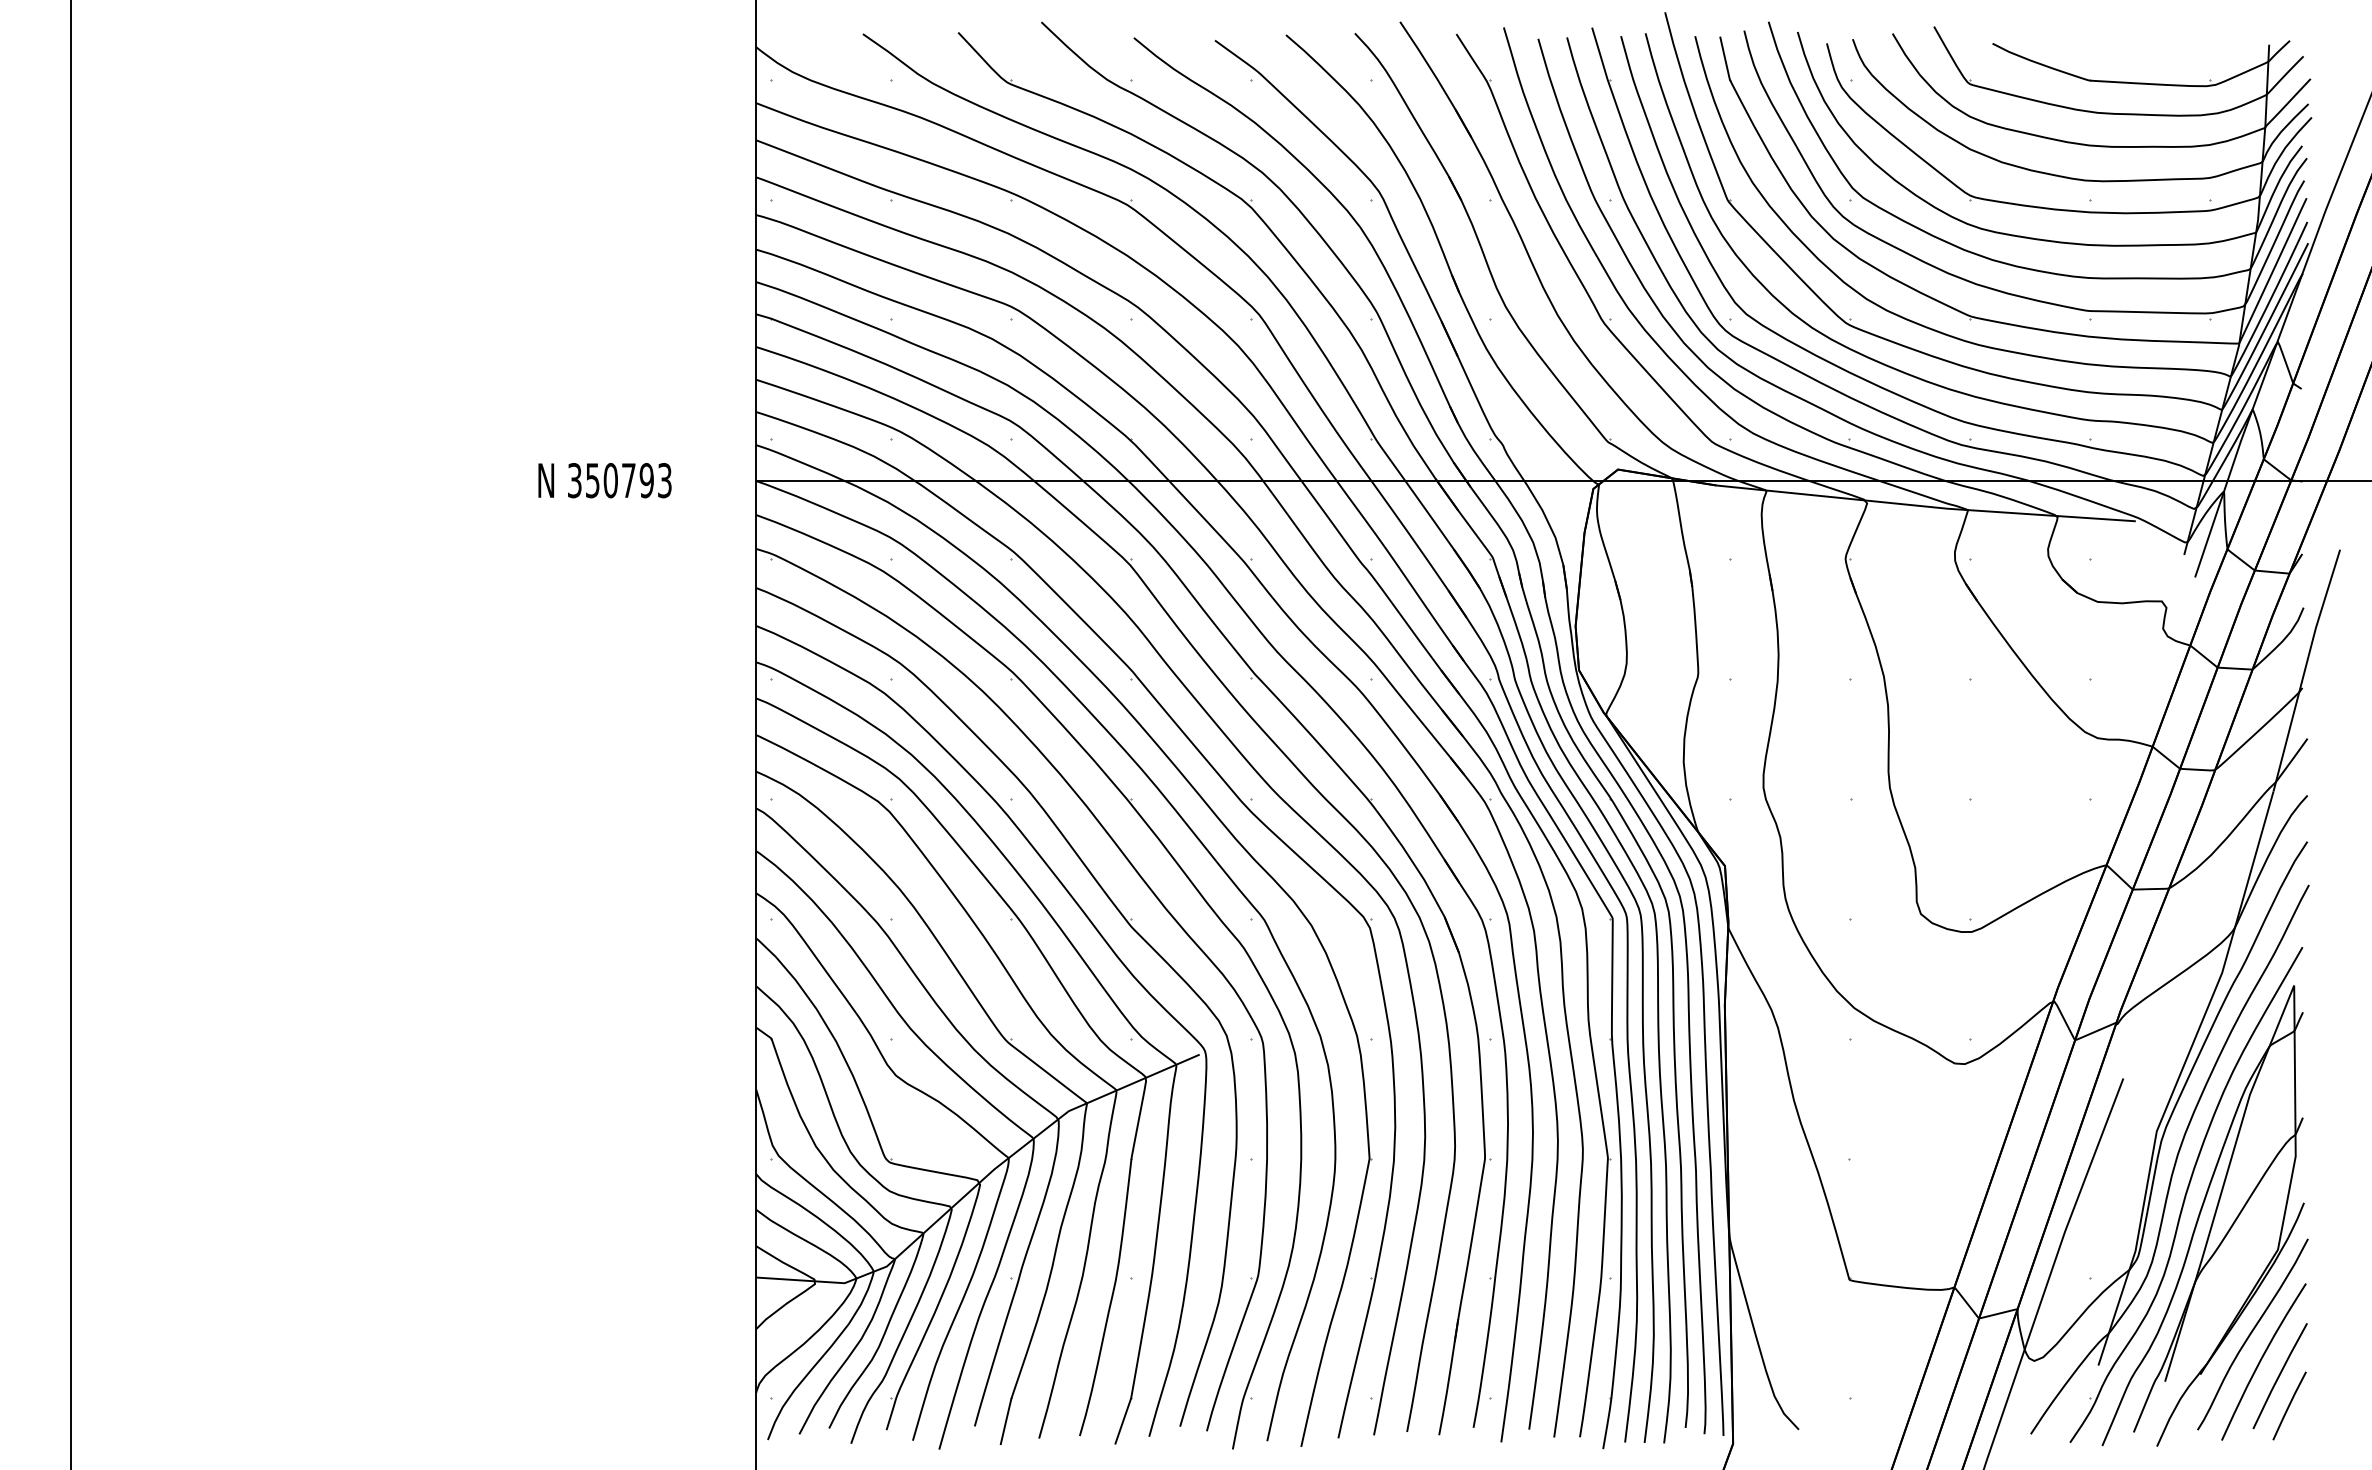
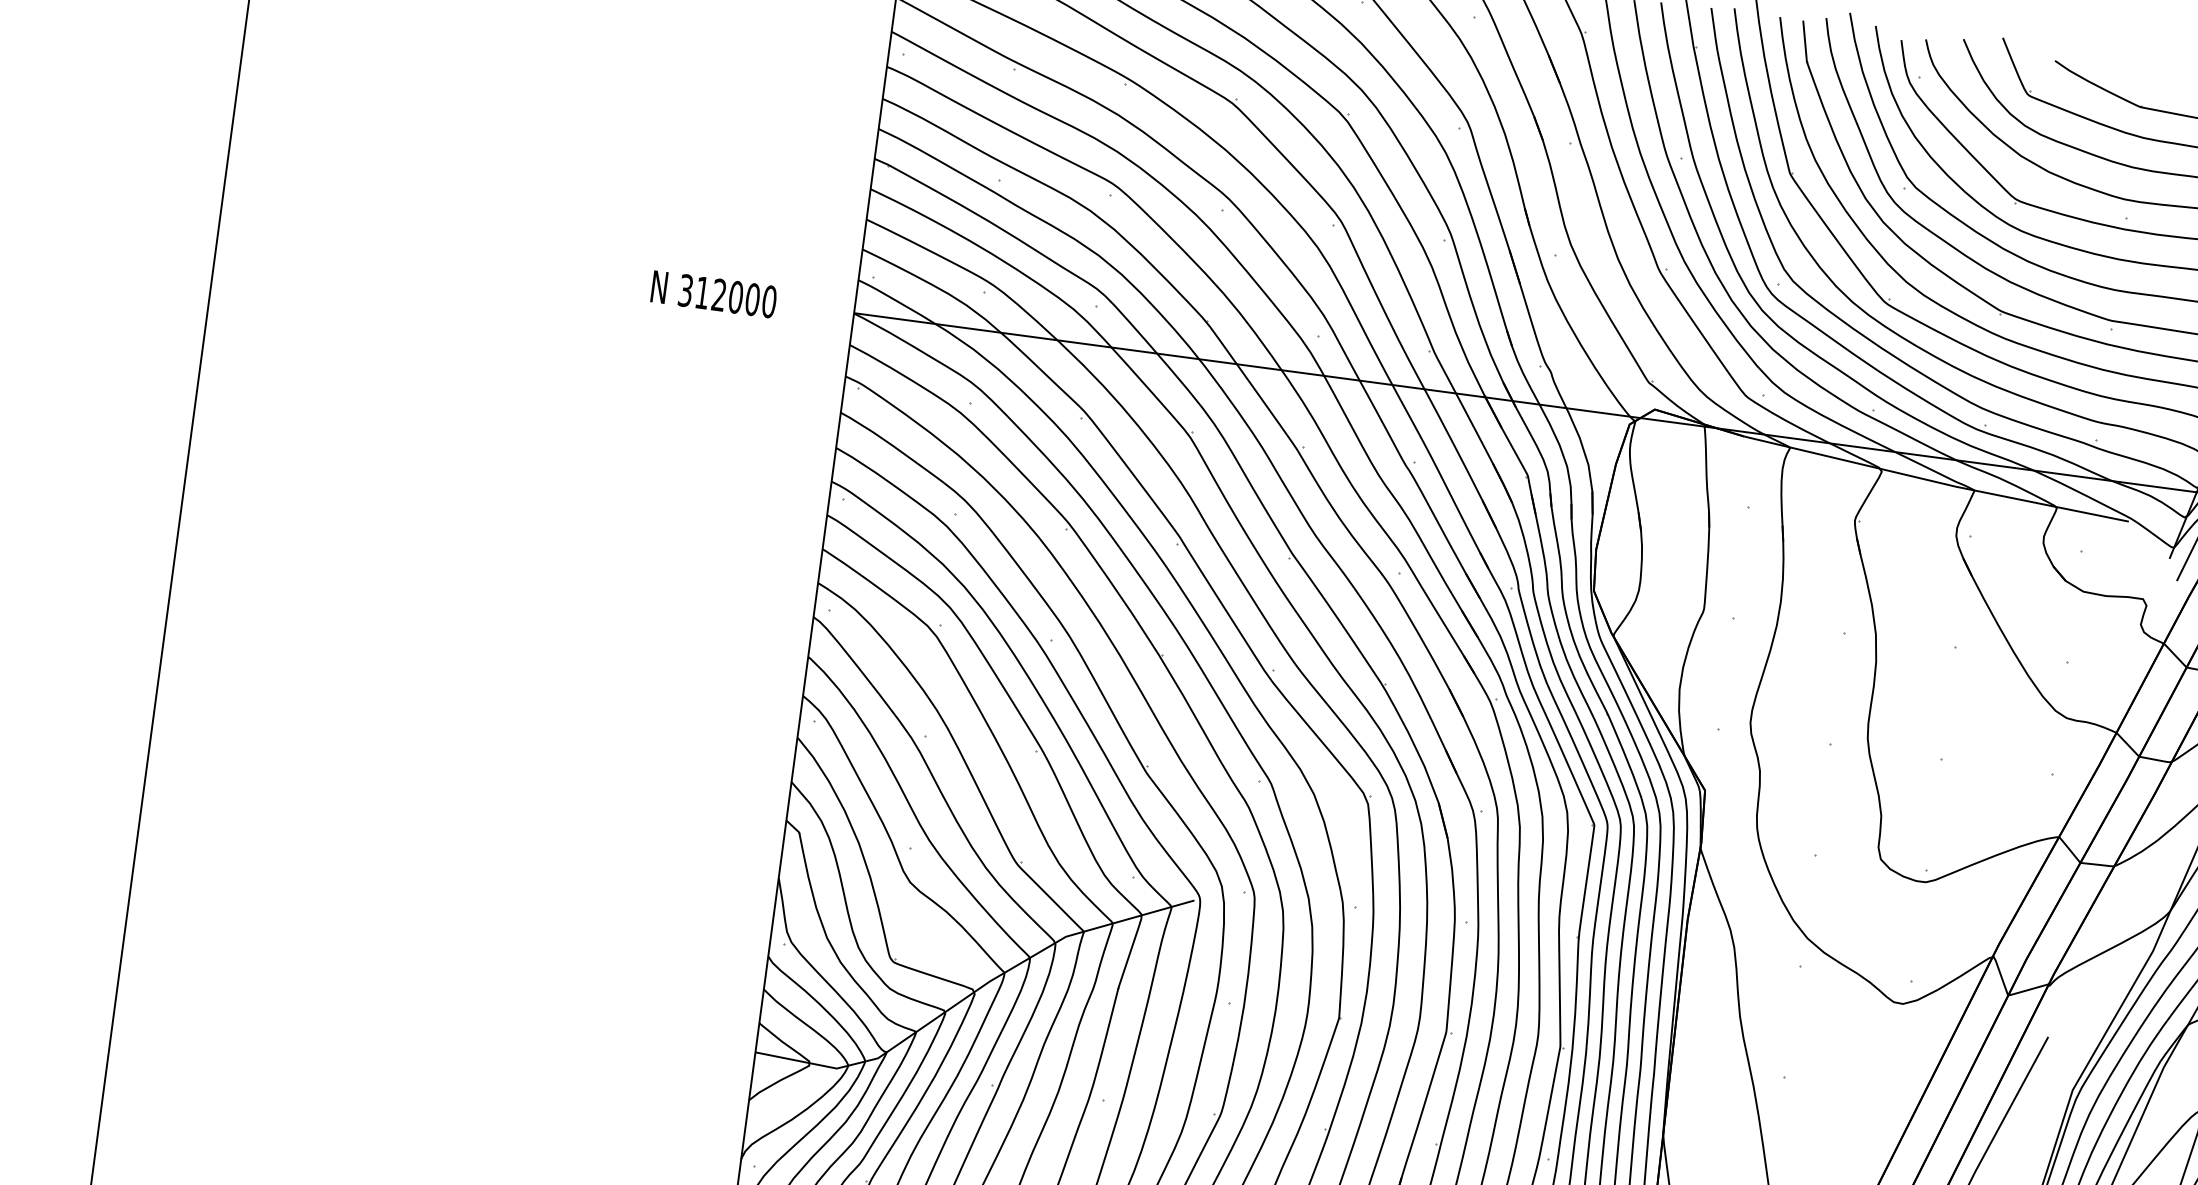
text: (628, 480) -> (735, 297), 350793 -> 312000

